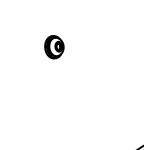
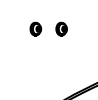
part: (98, 41) -> (61, 28), added

